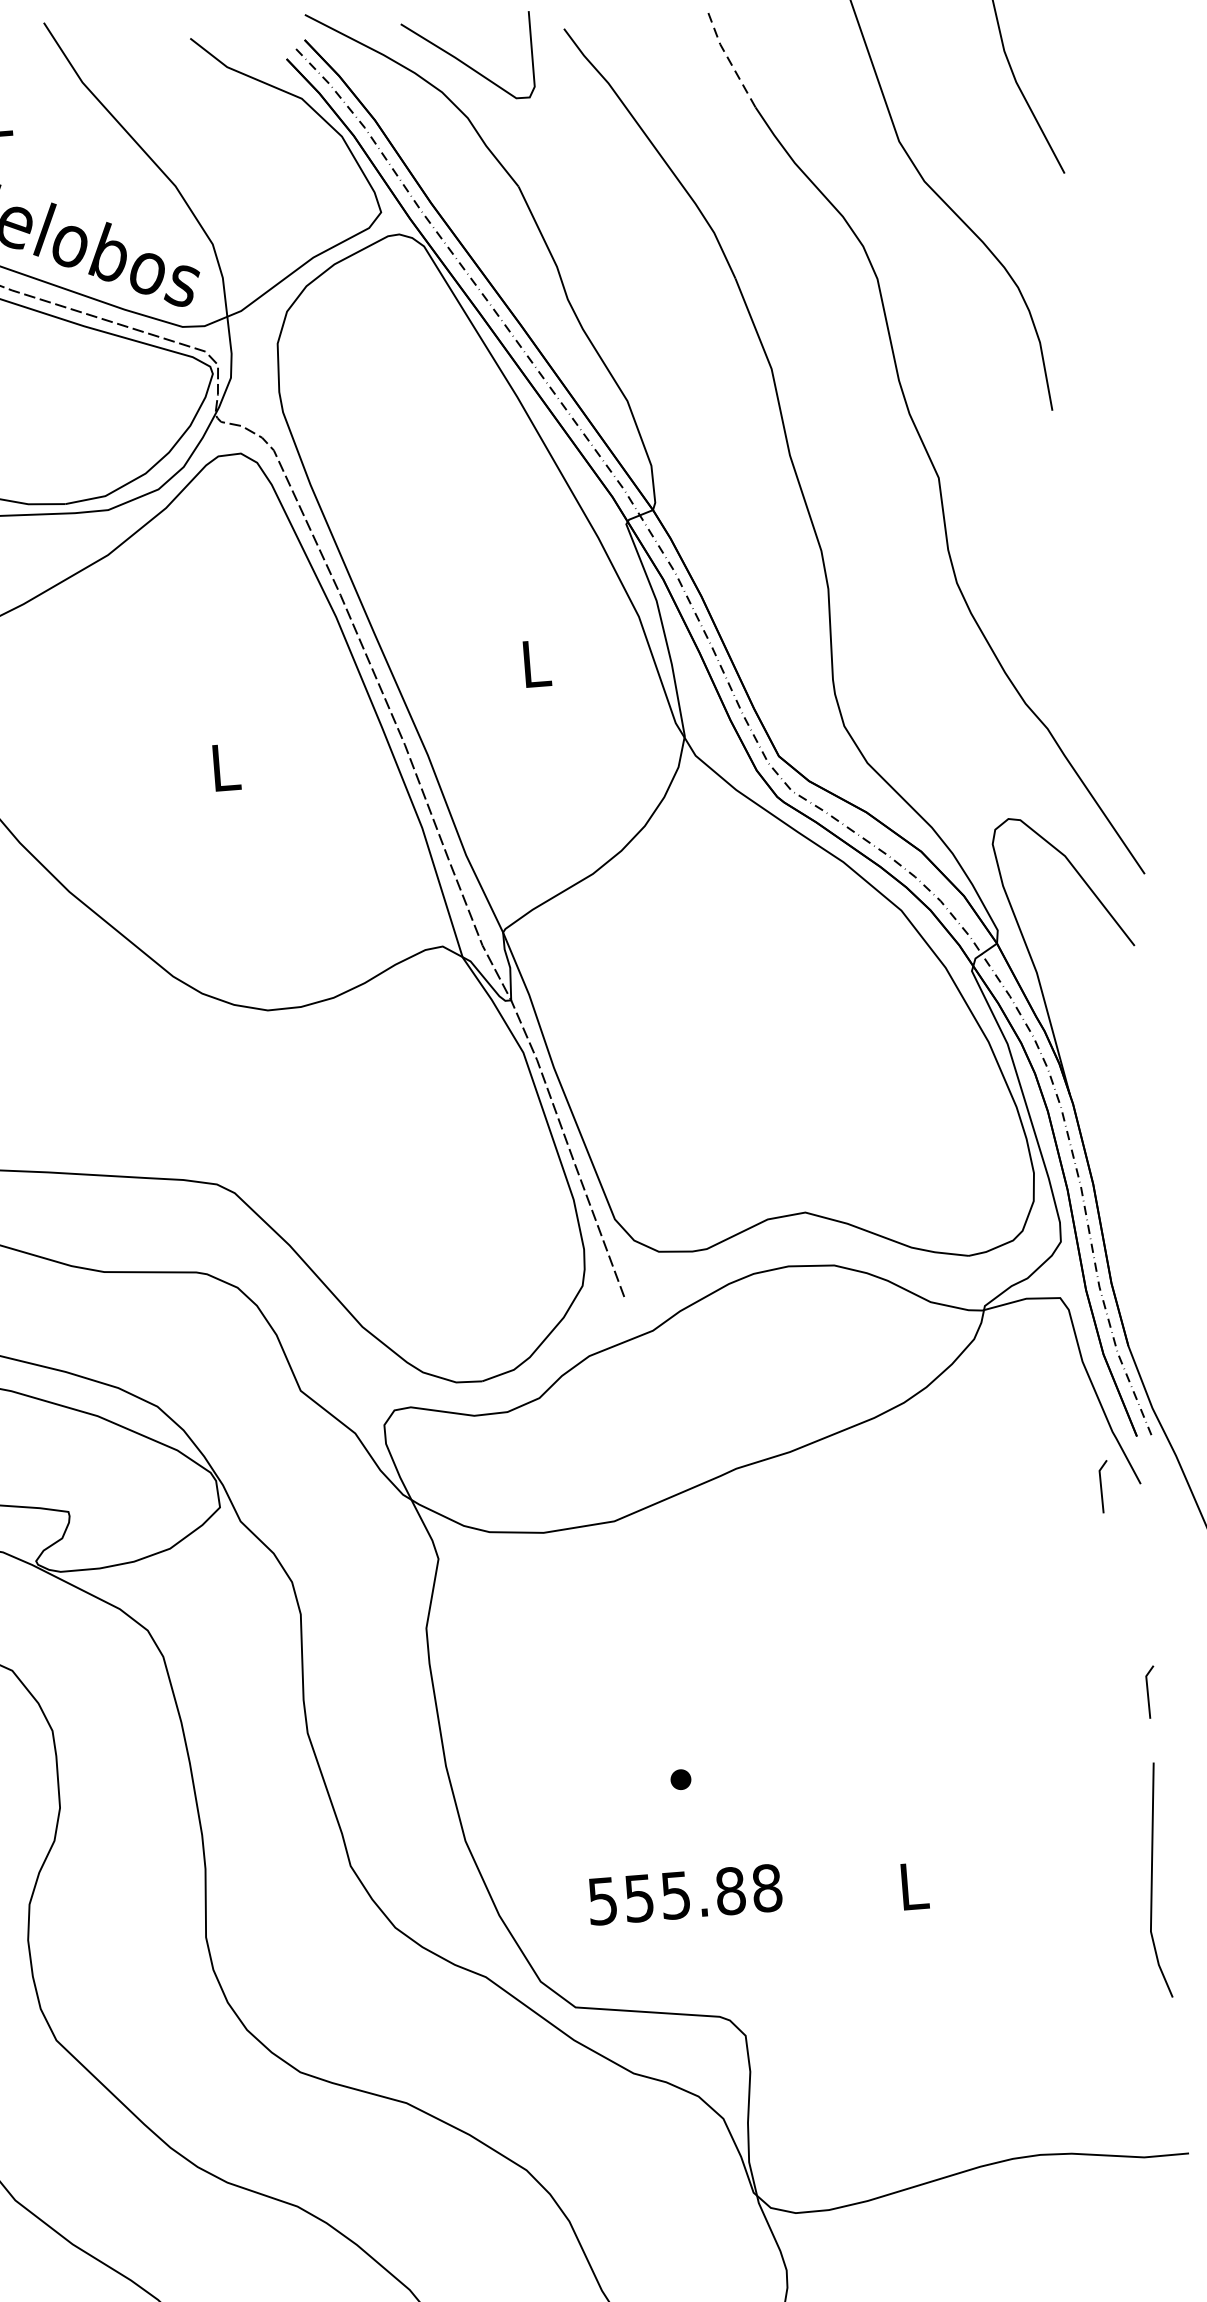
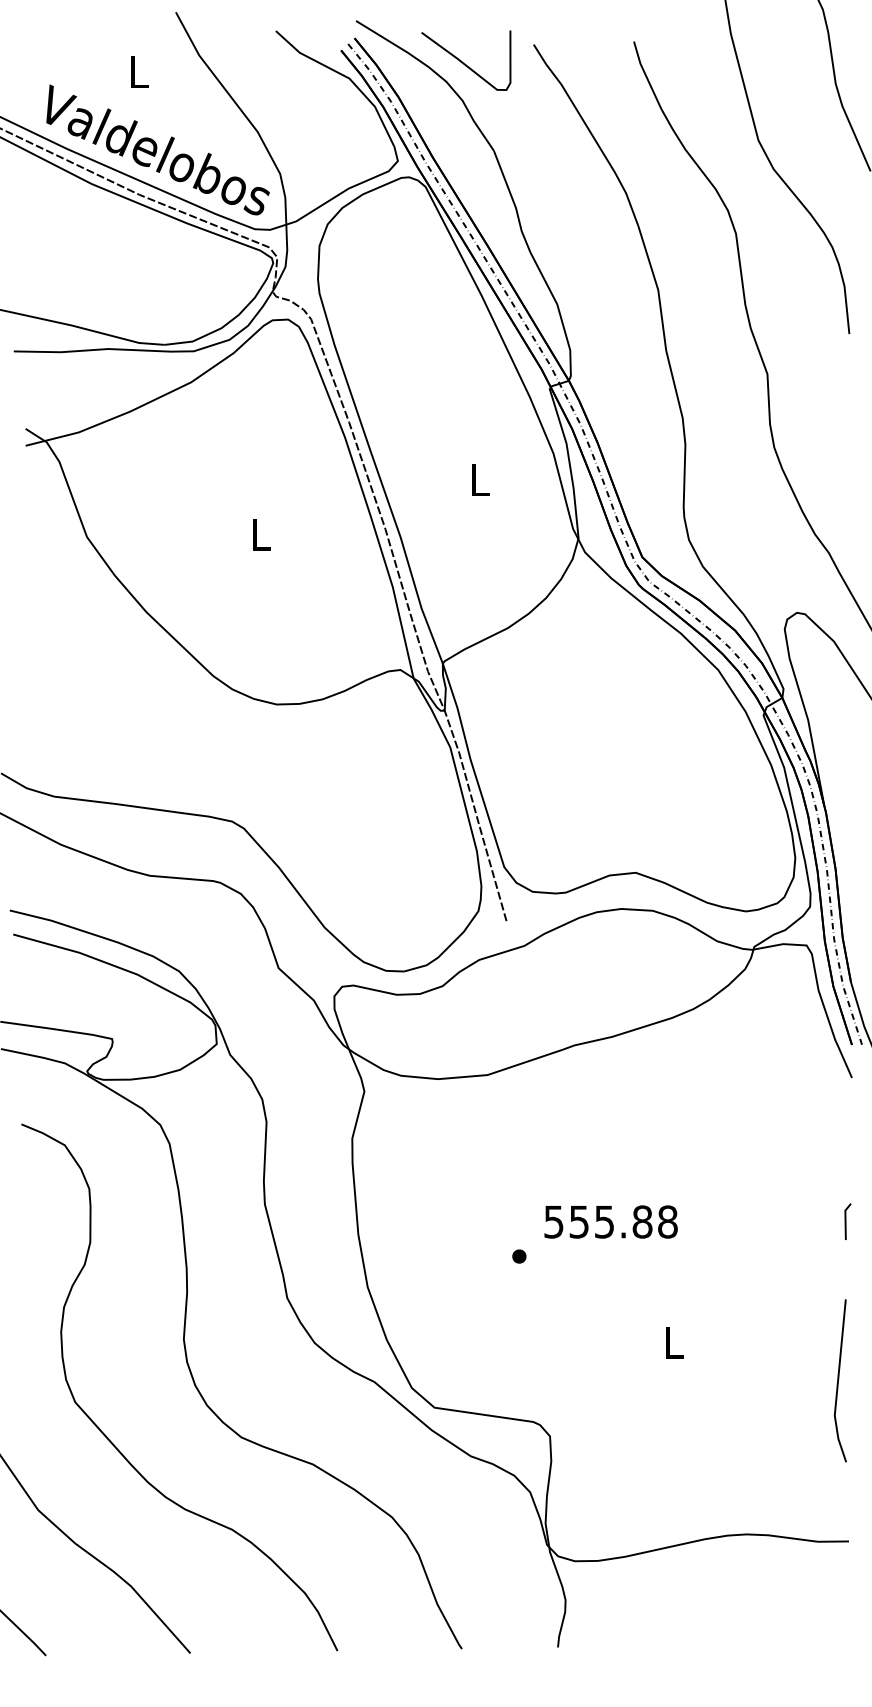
line: (728, 60) -> (645, 75), dashed -> solid
line: (1102, 1486) -> (825, 1077), removed
line: (1153, 1878) -> (839, 1379), moved
text: (684, 1894) -> (610, 1221), moved

